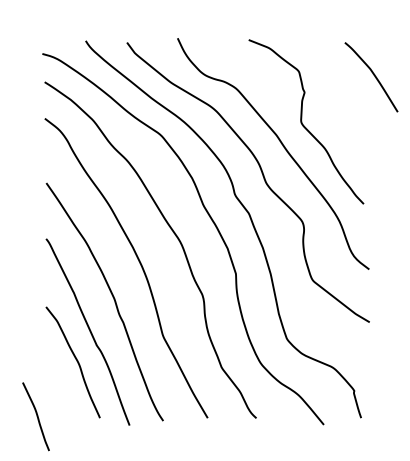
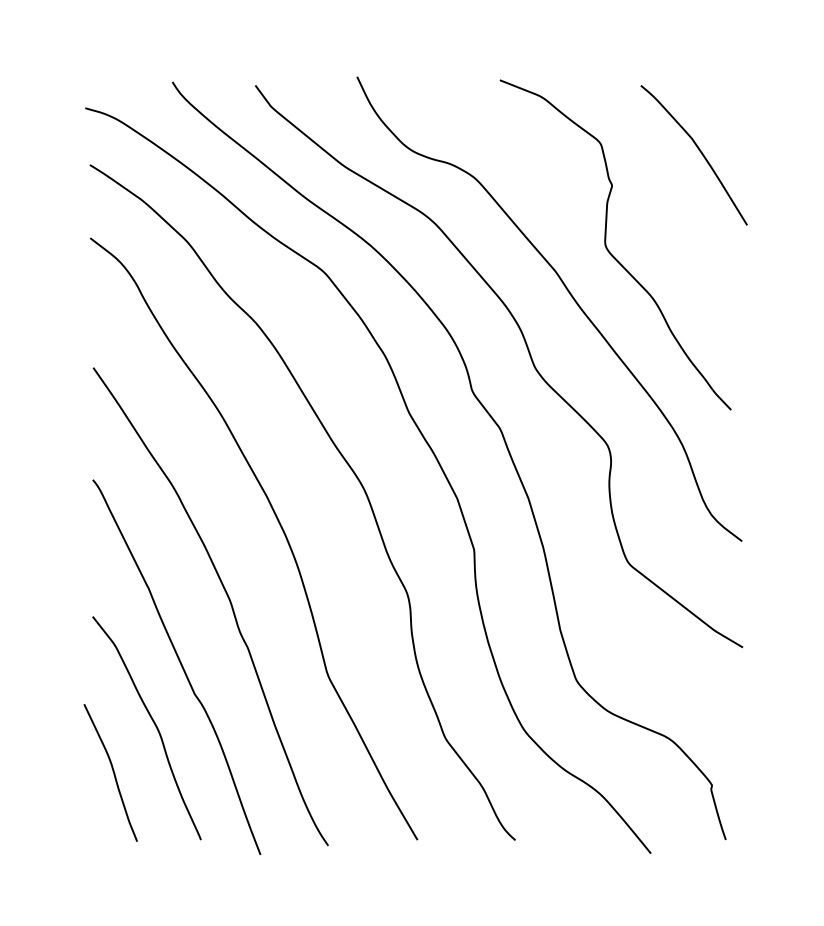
curve: (373, 75) -> (698, 151), moved
curve: (36, 416) -> (111, 772), moved

